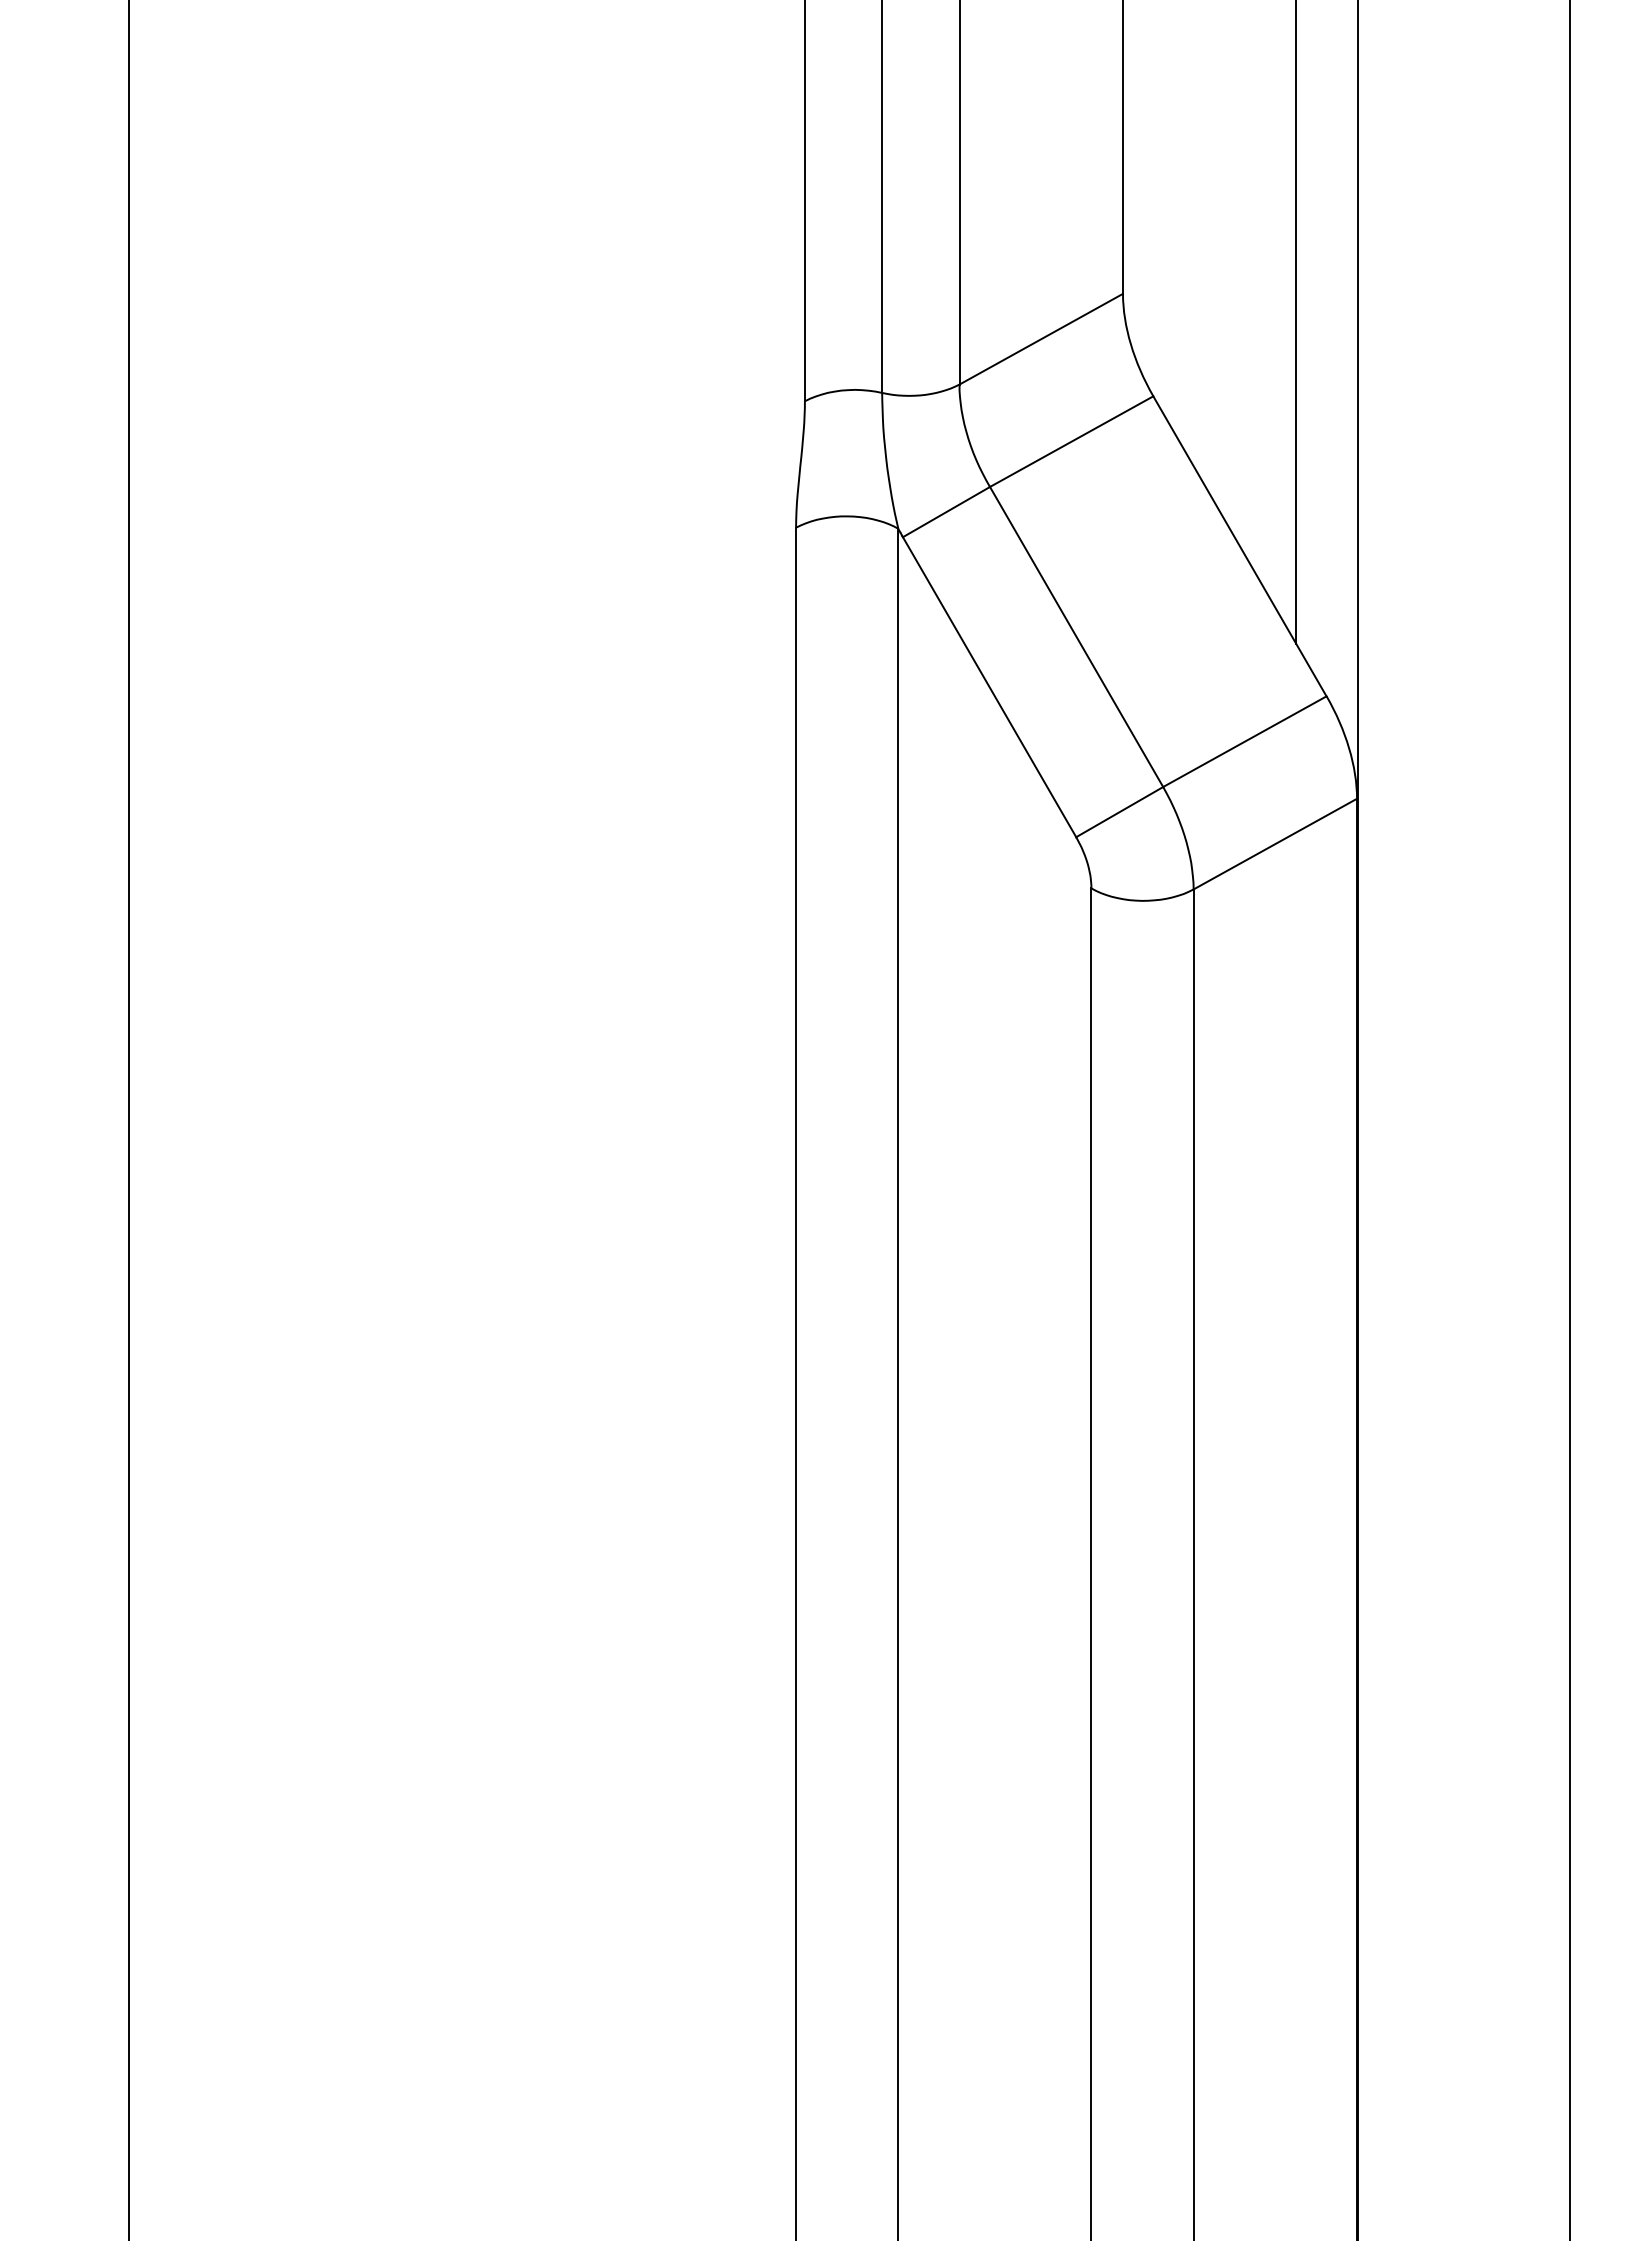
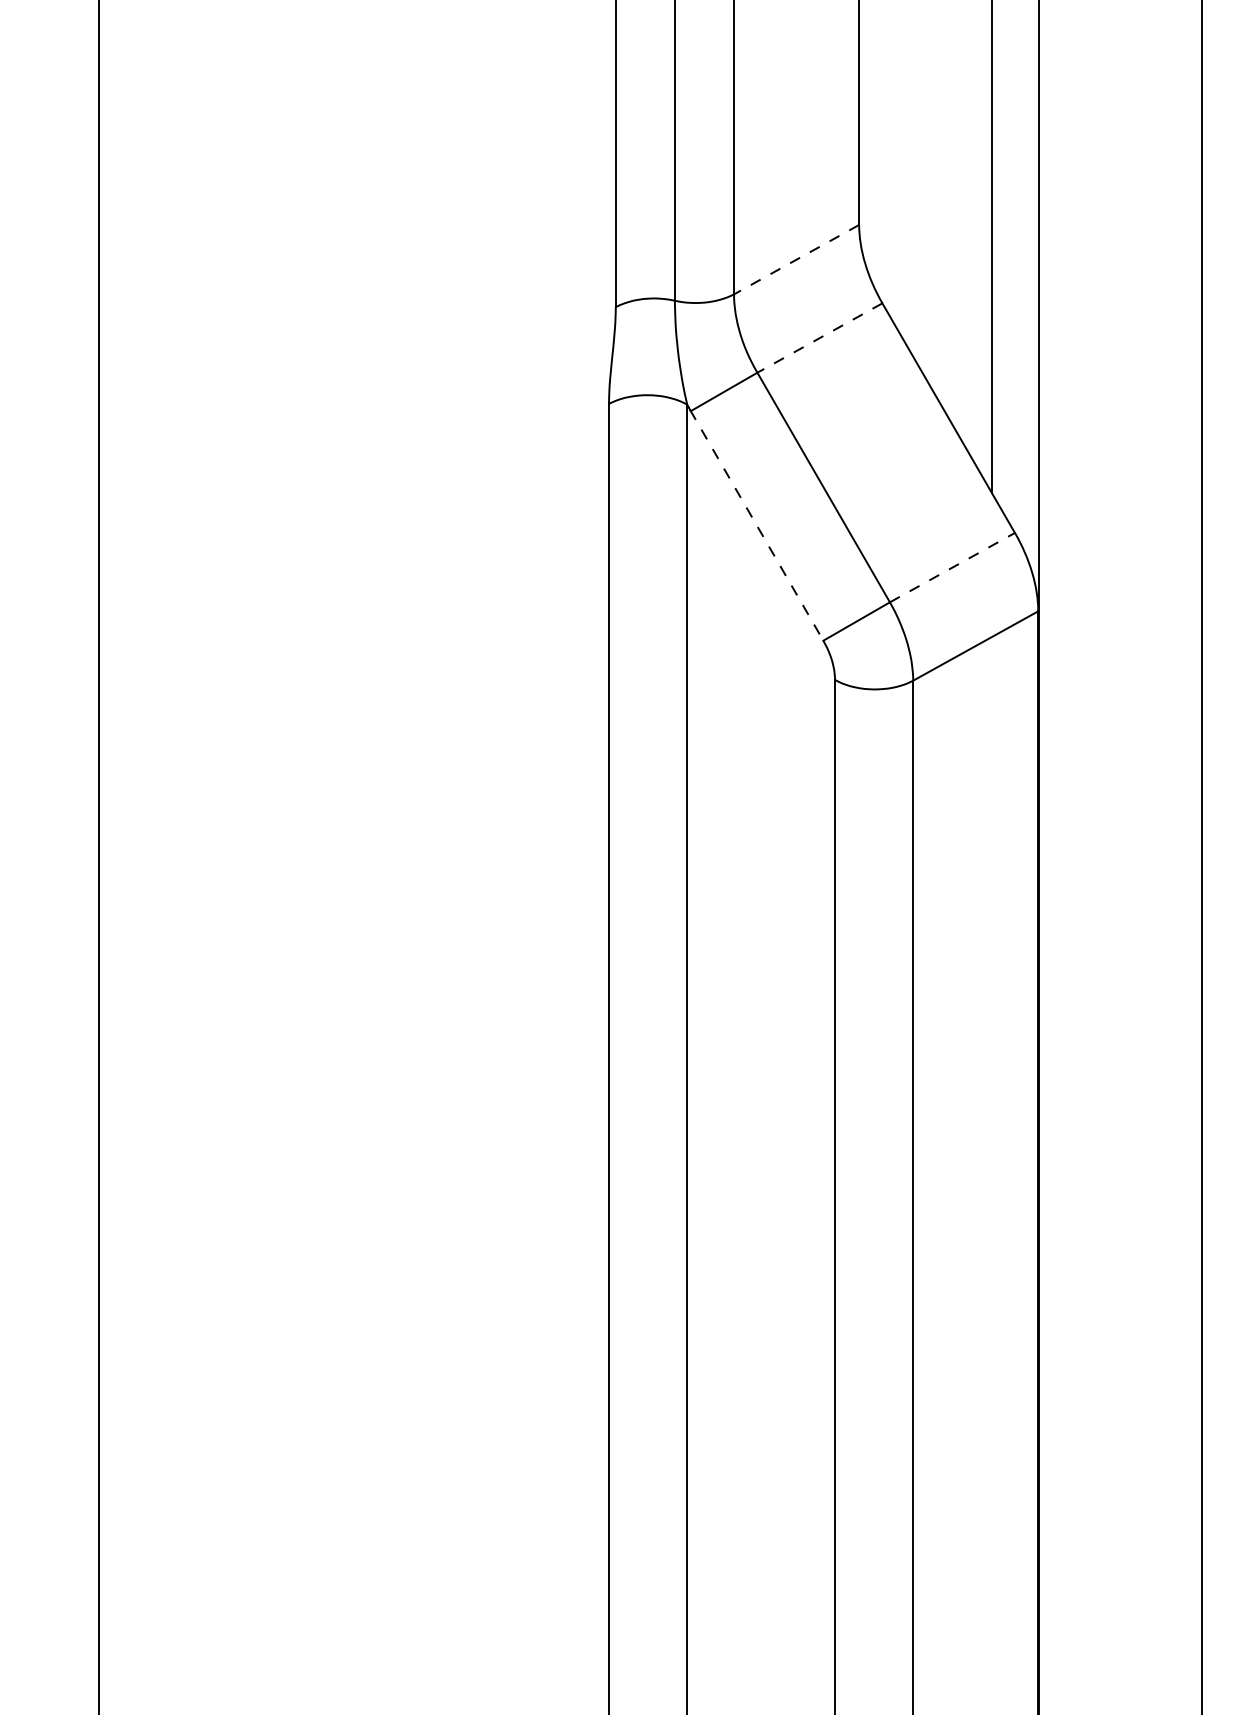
line: (1040, 339) -> (796, 259), solid -> dashed
line: (1071, 441) -> (819, 337), solid -> dashed
line: (989, 686) -> (757, 525), solid -> dashed
line: (1245, 741) -> (952, 567), solid -> dashed

